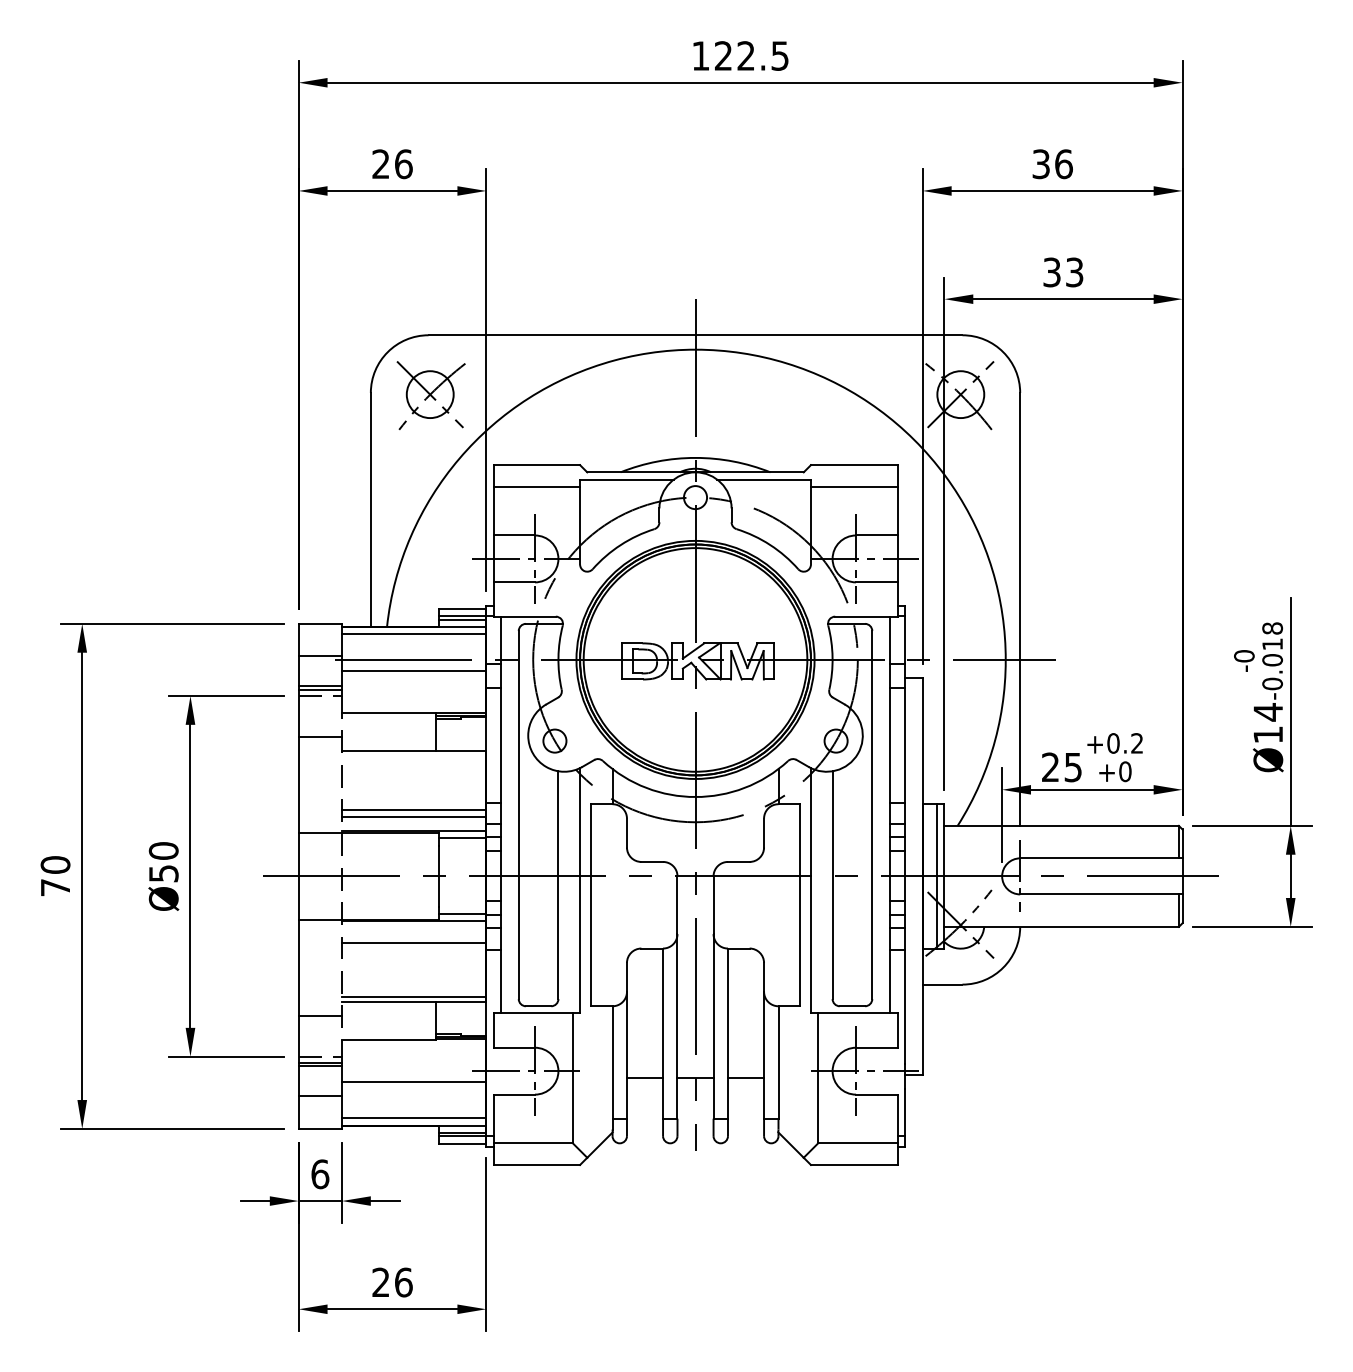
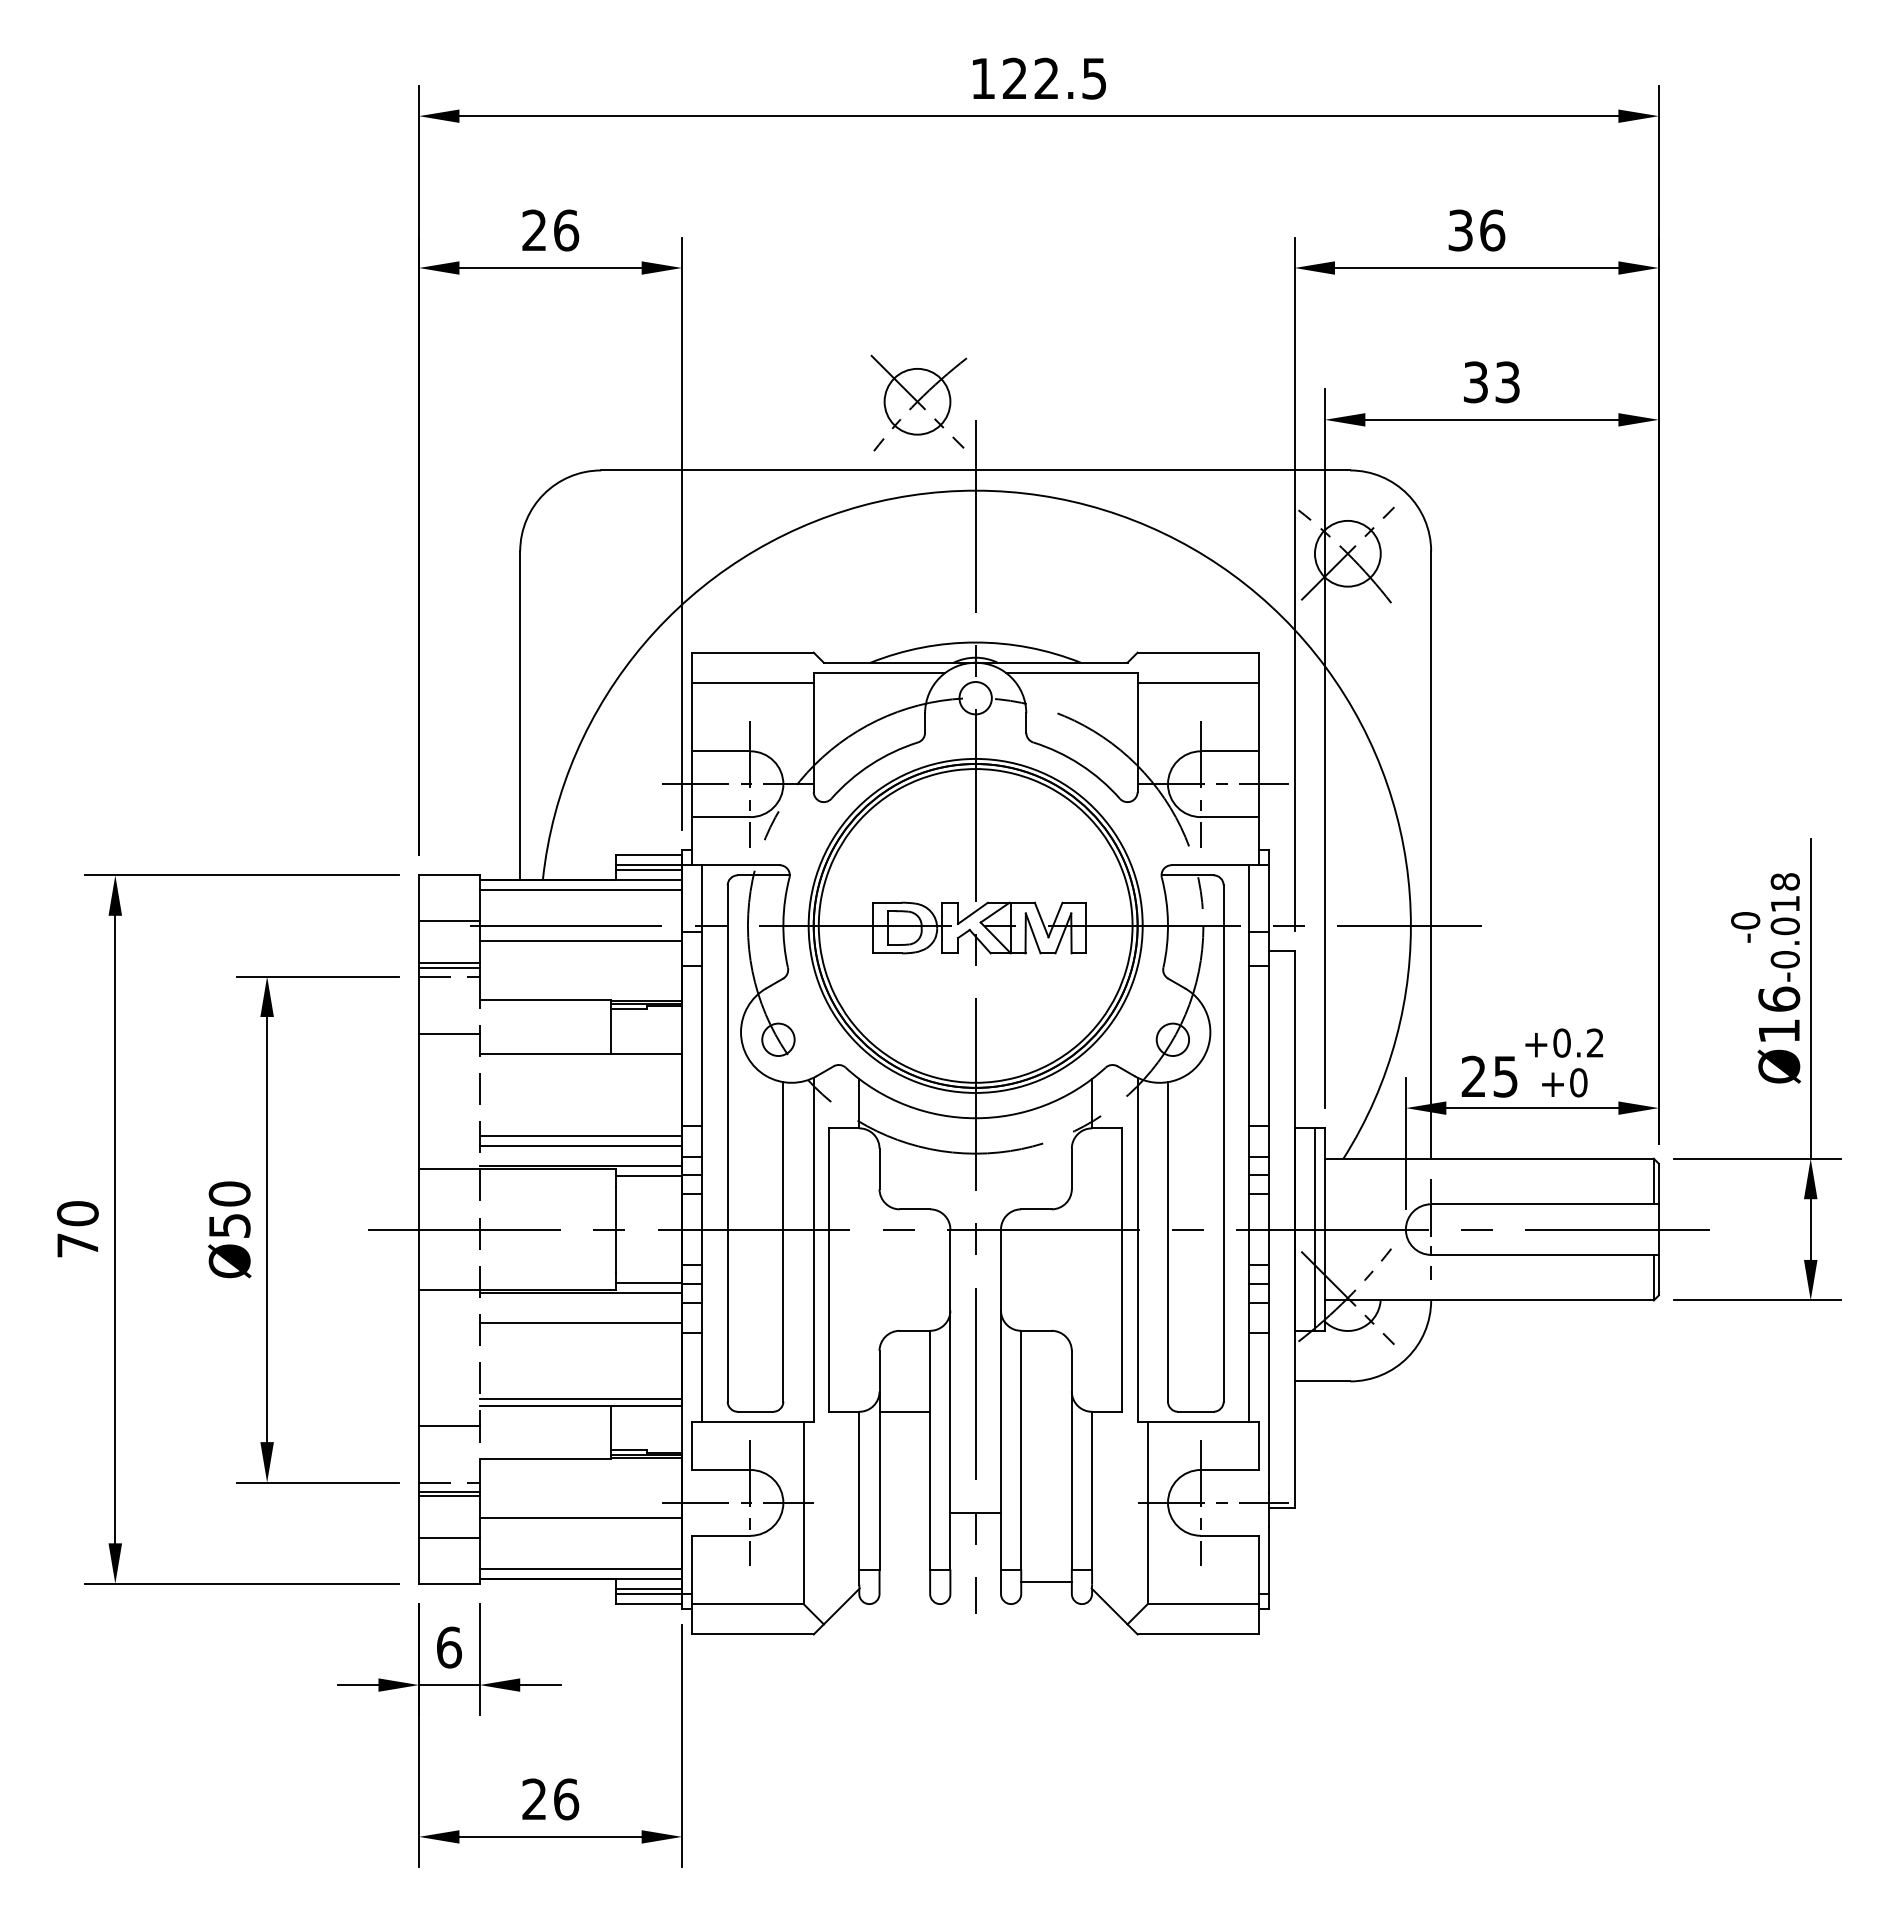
part: (430, 395) -> (918, 402), moved
text: (1268, 712) -> (1779, 999), Ø14 -> Ø16
line: (644, 1078) -> (904, 1412), moved
line: (745, 1078) -> (1046, 1582), moved

